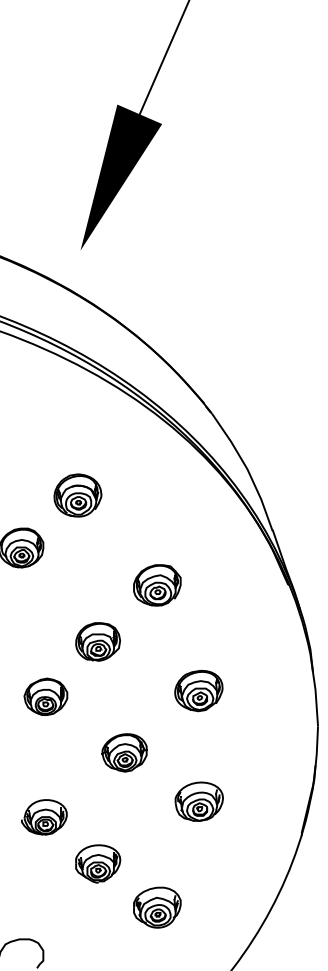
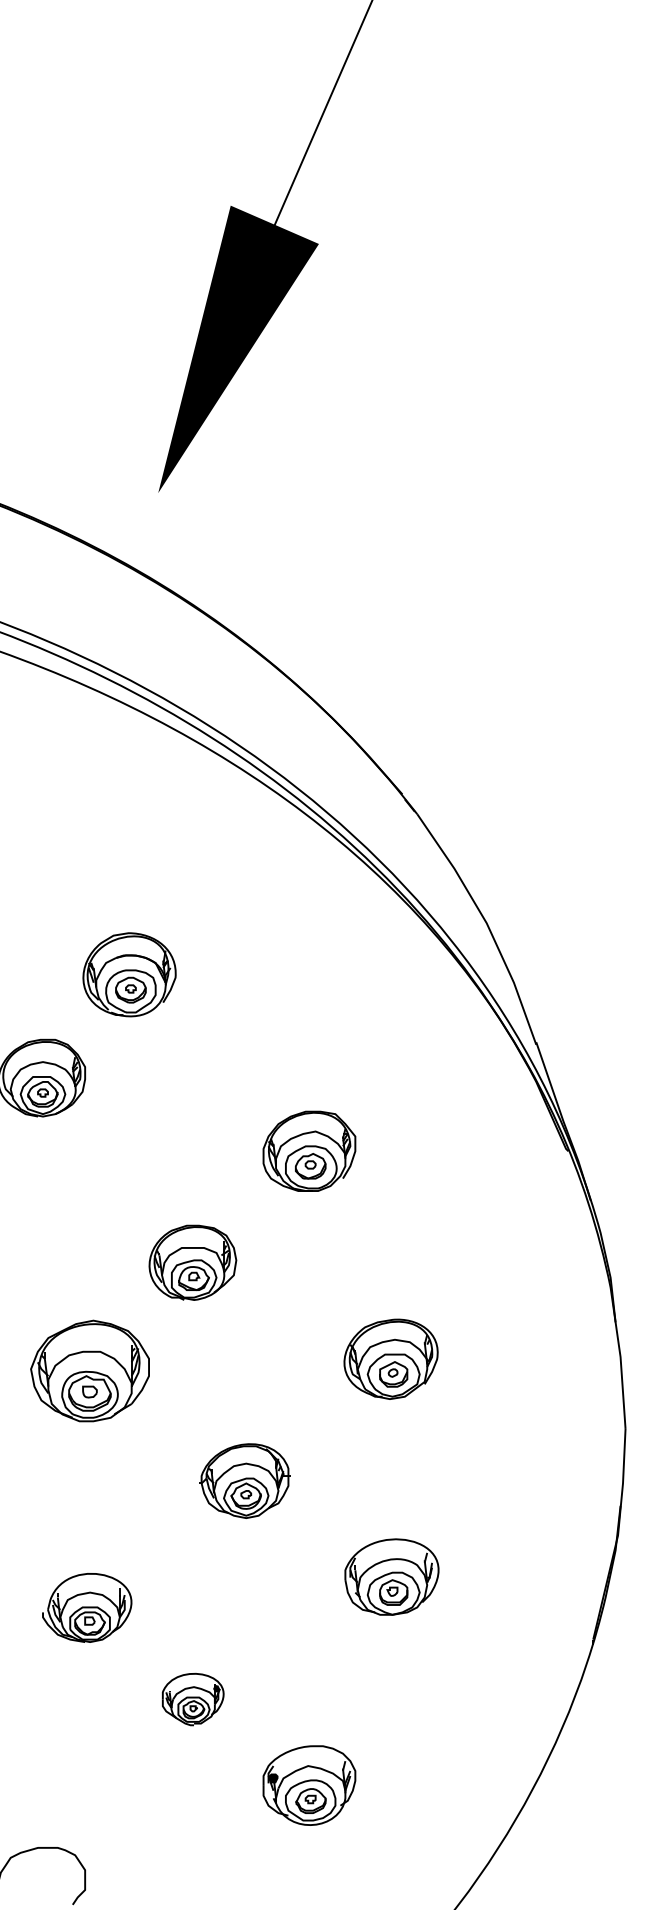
part: (77, 495) -> (128, 974), moved
part: (45, 696) -> (89, 1370), size x1.4
part: (98, 863) -> (193, 1698), size x0.7

